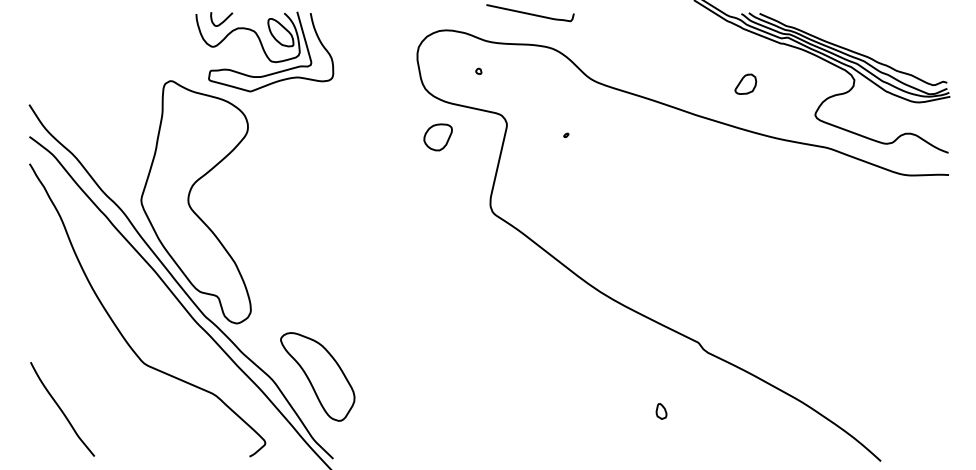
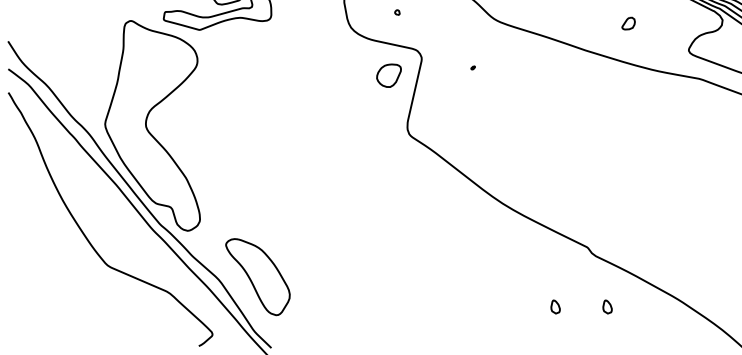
part: (745, 83) -> (628, 23), size x0.7
part: (437, 137) -> (388, 75), moved
curve: (61, 409) -> (36, 305), removed
part: (721, 411) -> (607, 307), added

